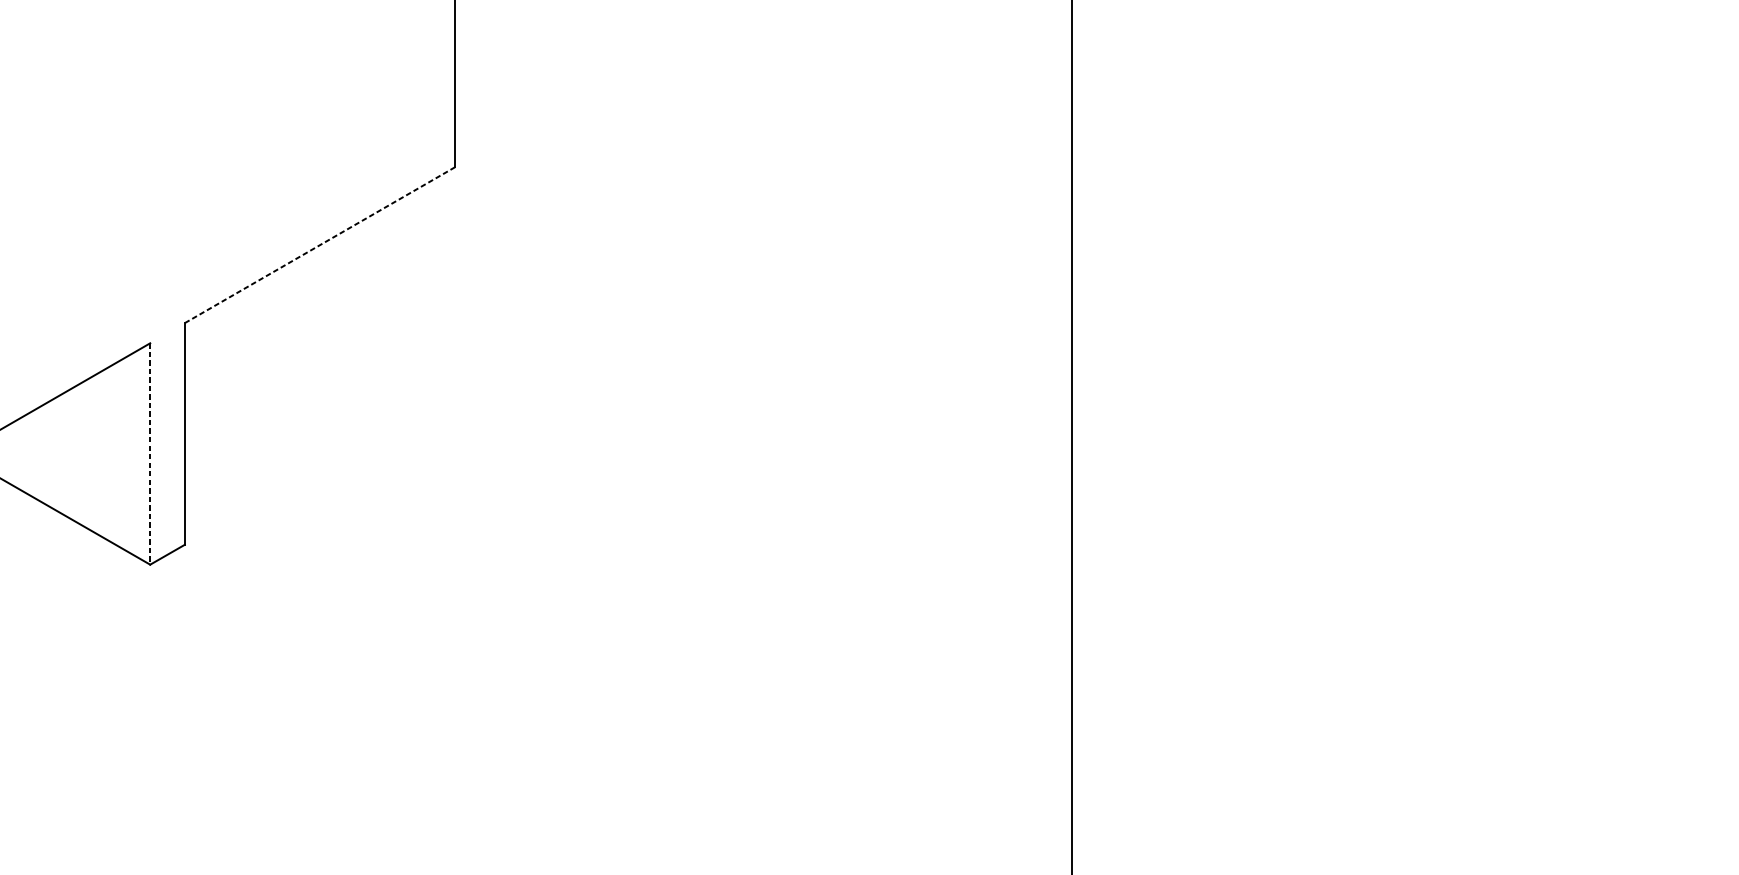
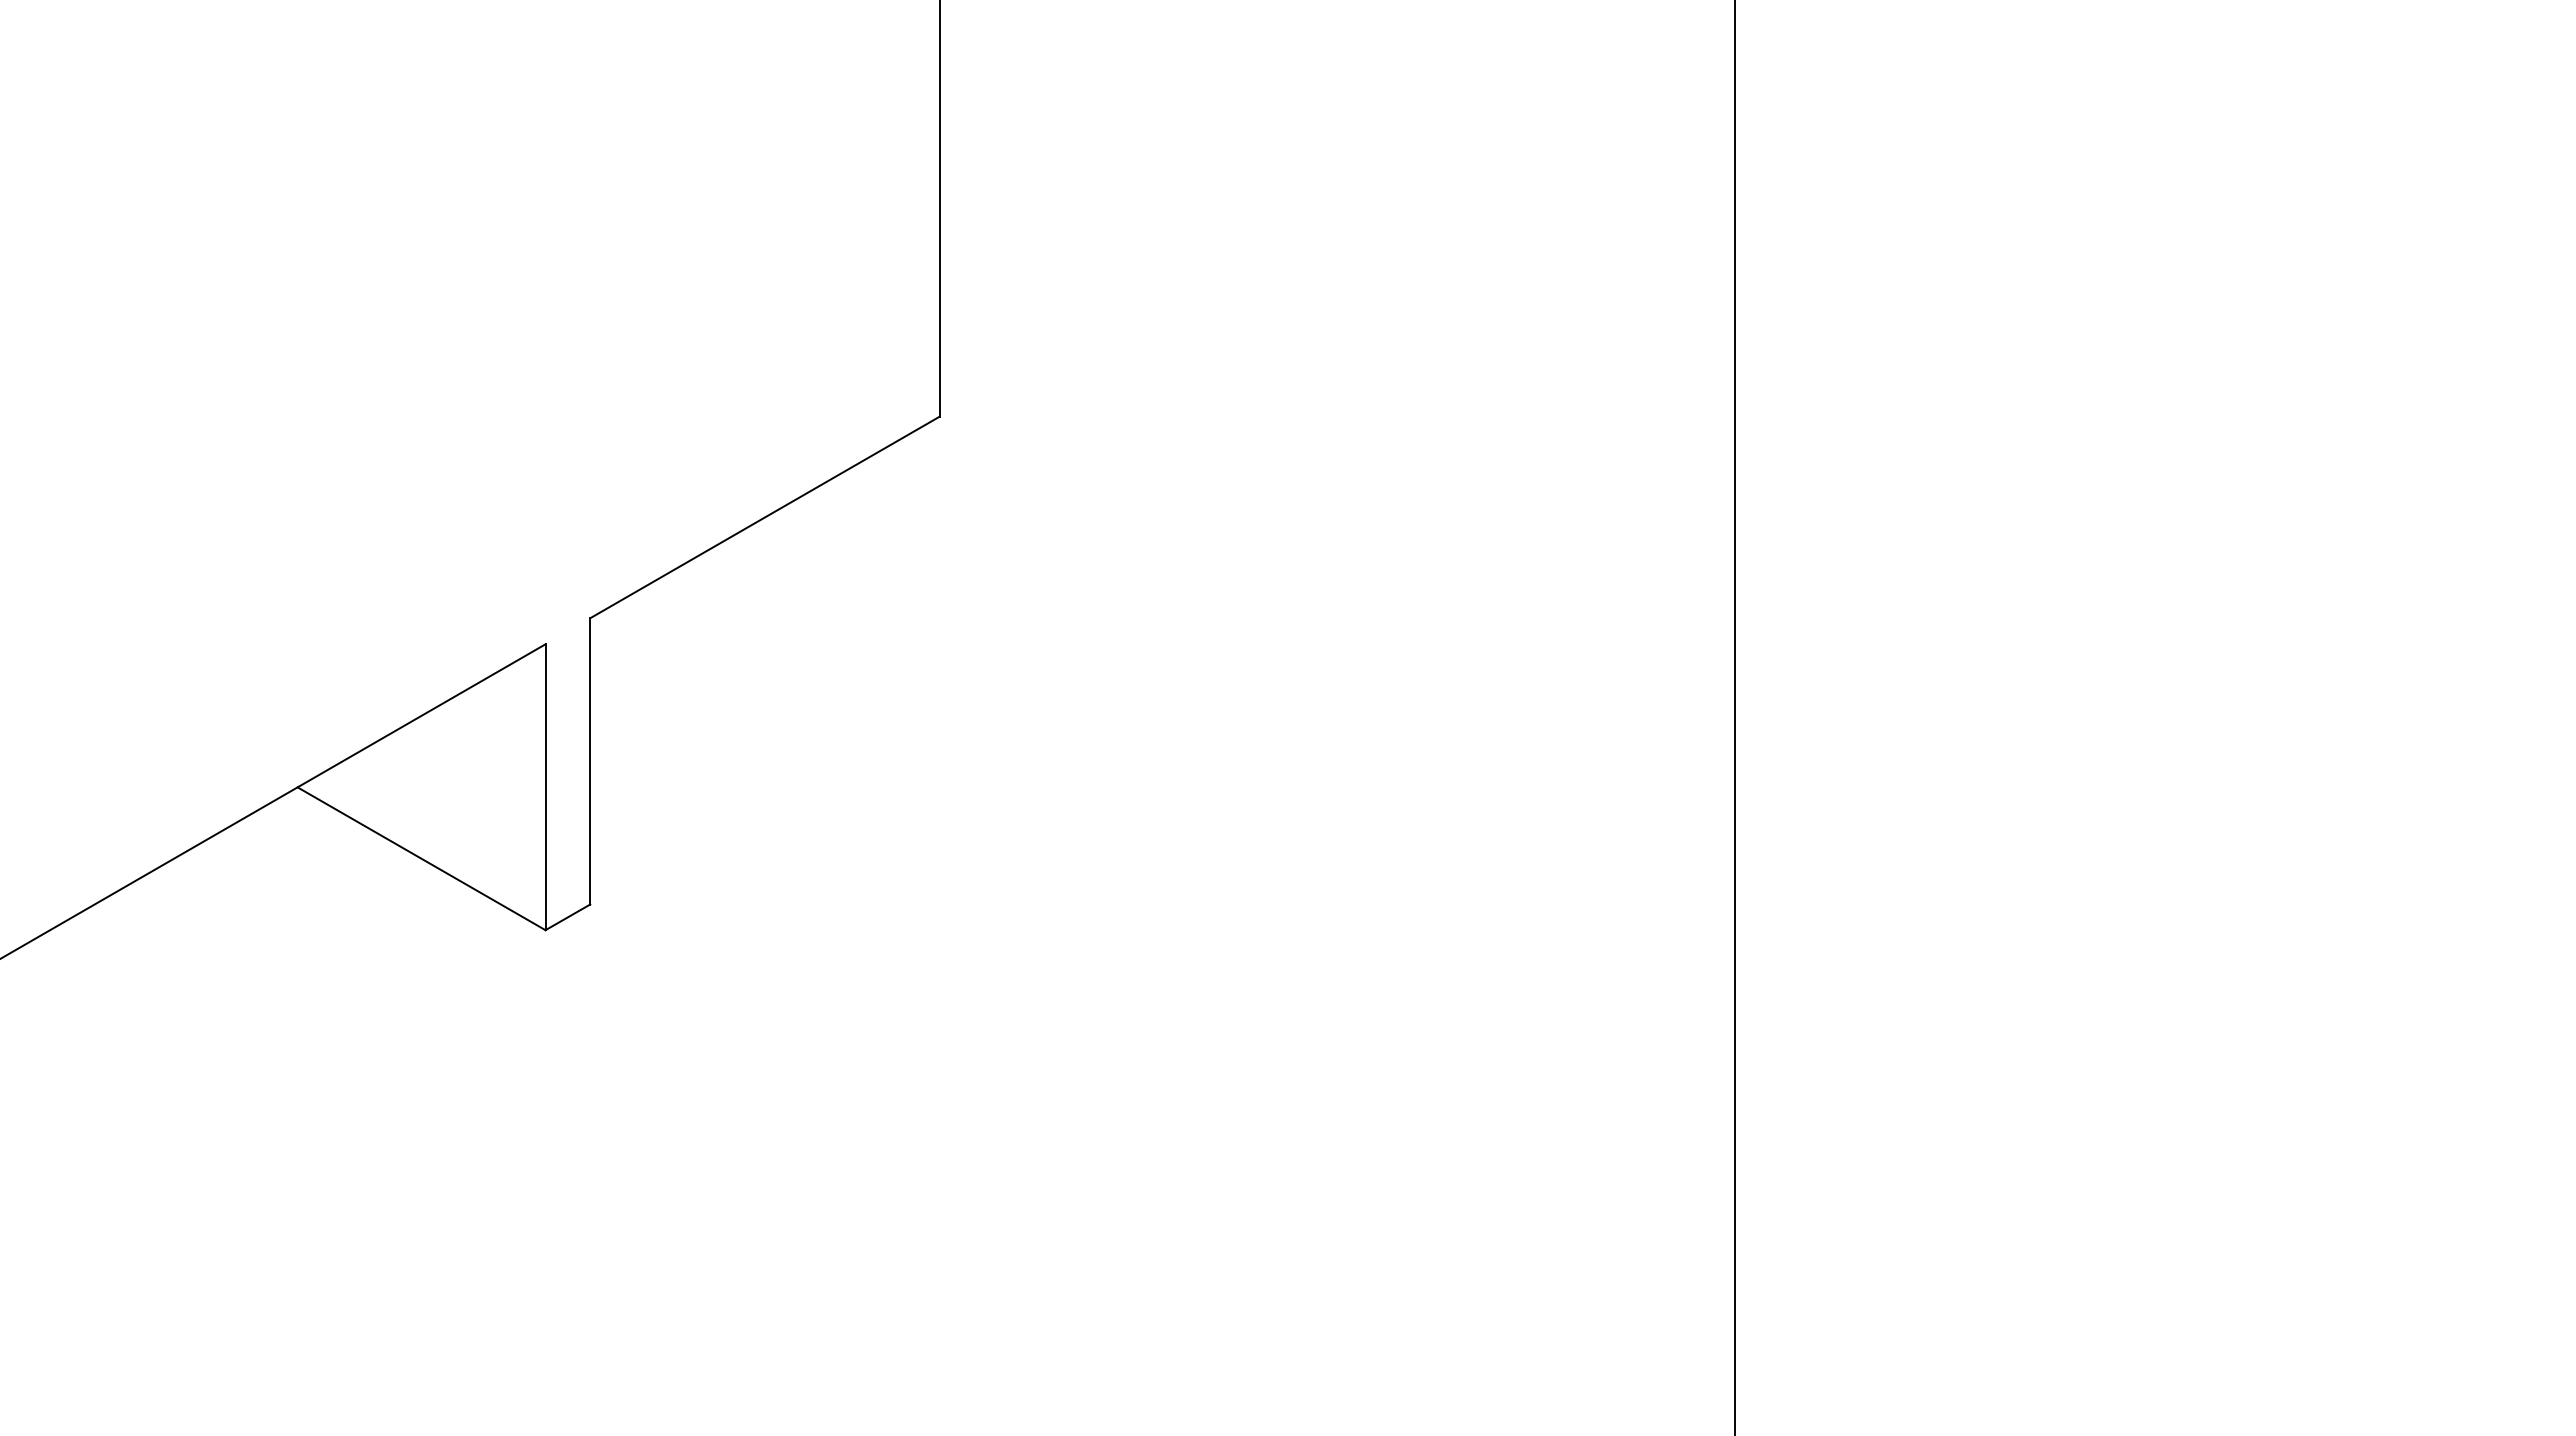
line: (319, 245) -> (764, 517), dashed -> solid
line: (150, 454) -> (545, 787), dashed -> solid

